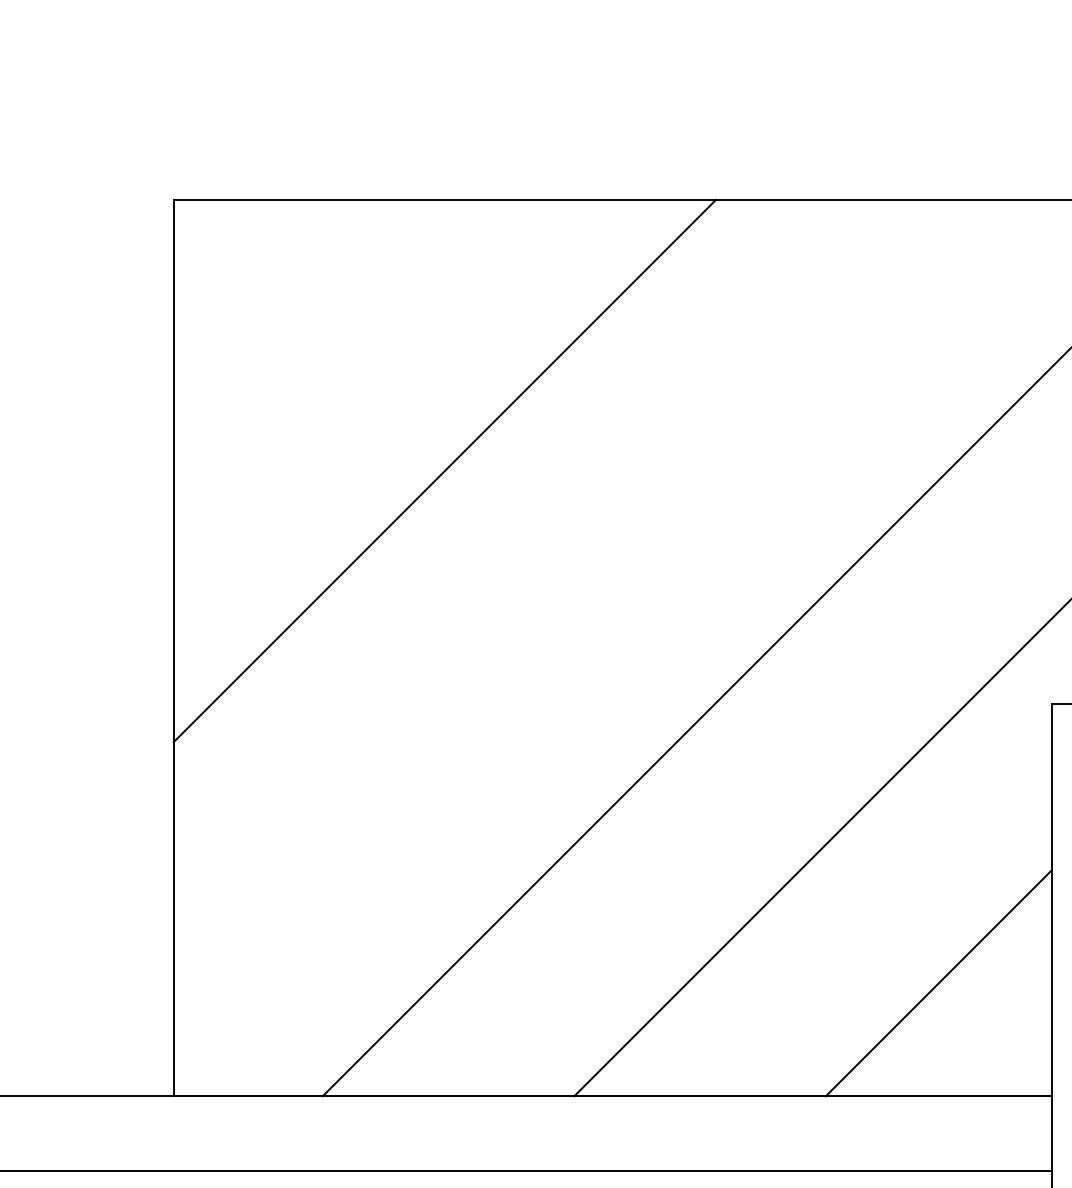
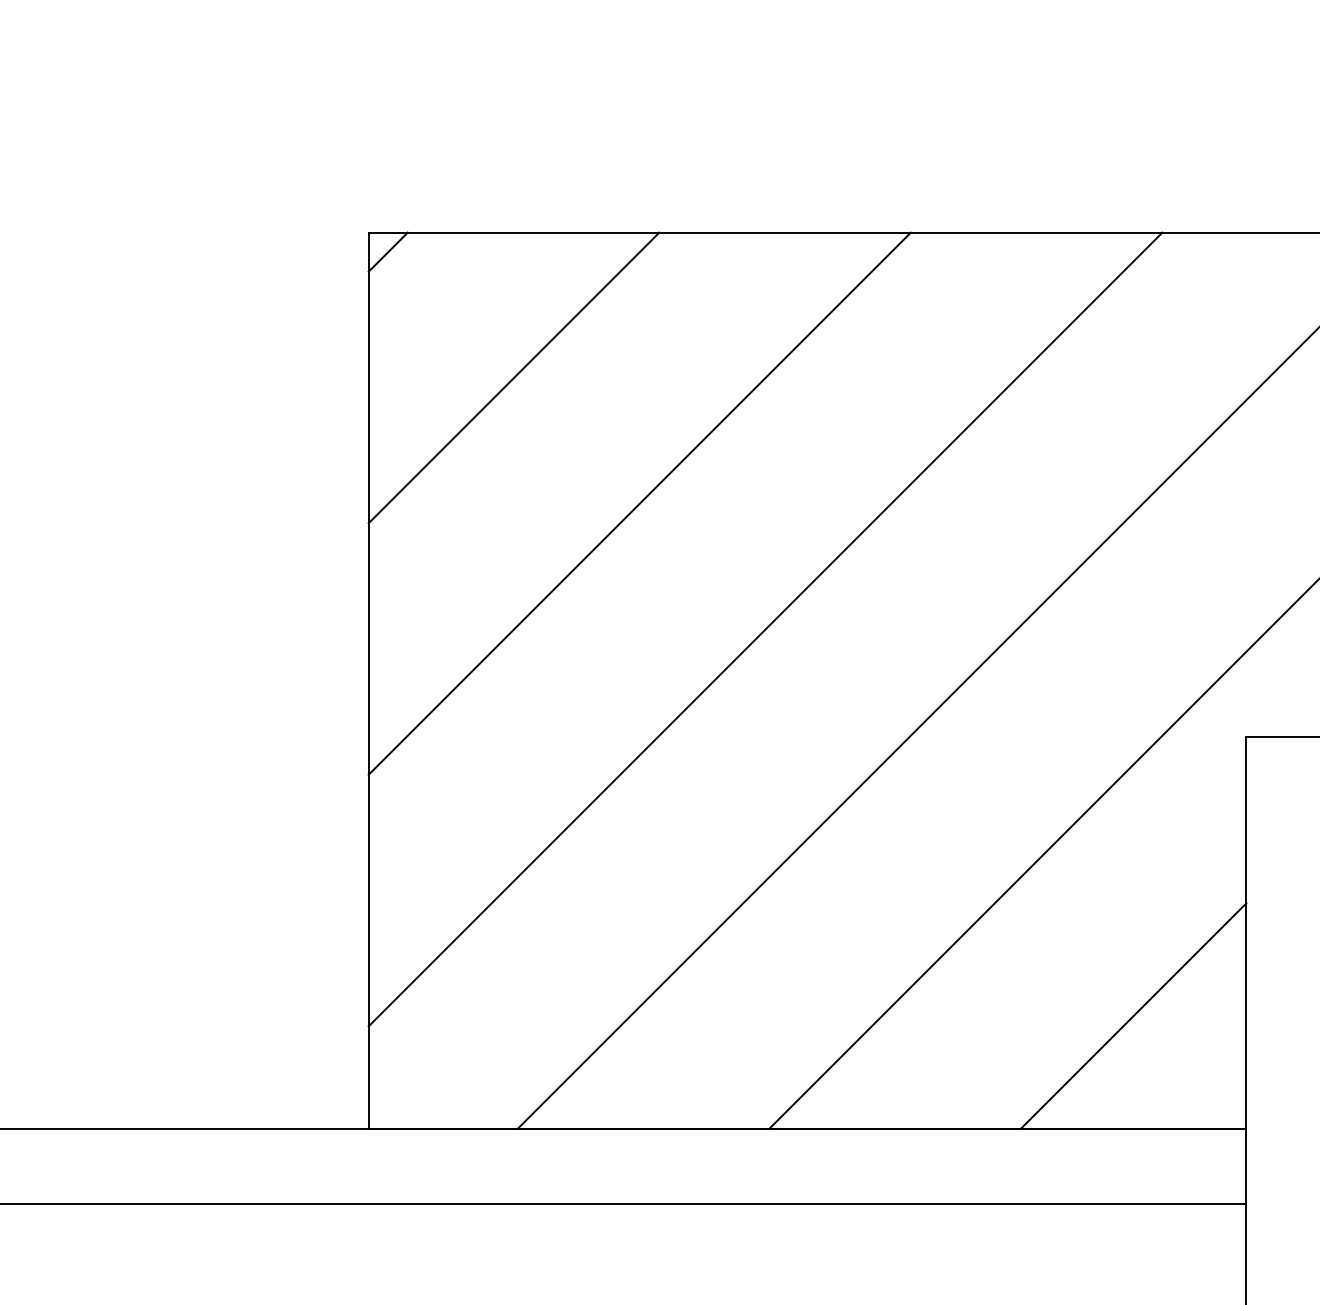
line: (192, 218) -> (387, 251), added
line: (318, 344) -> (513, 377), added
line: (570, 596) -> (765, 629), added

